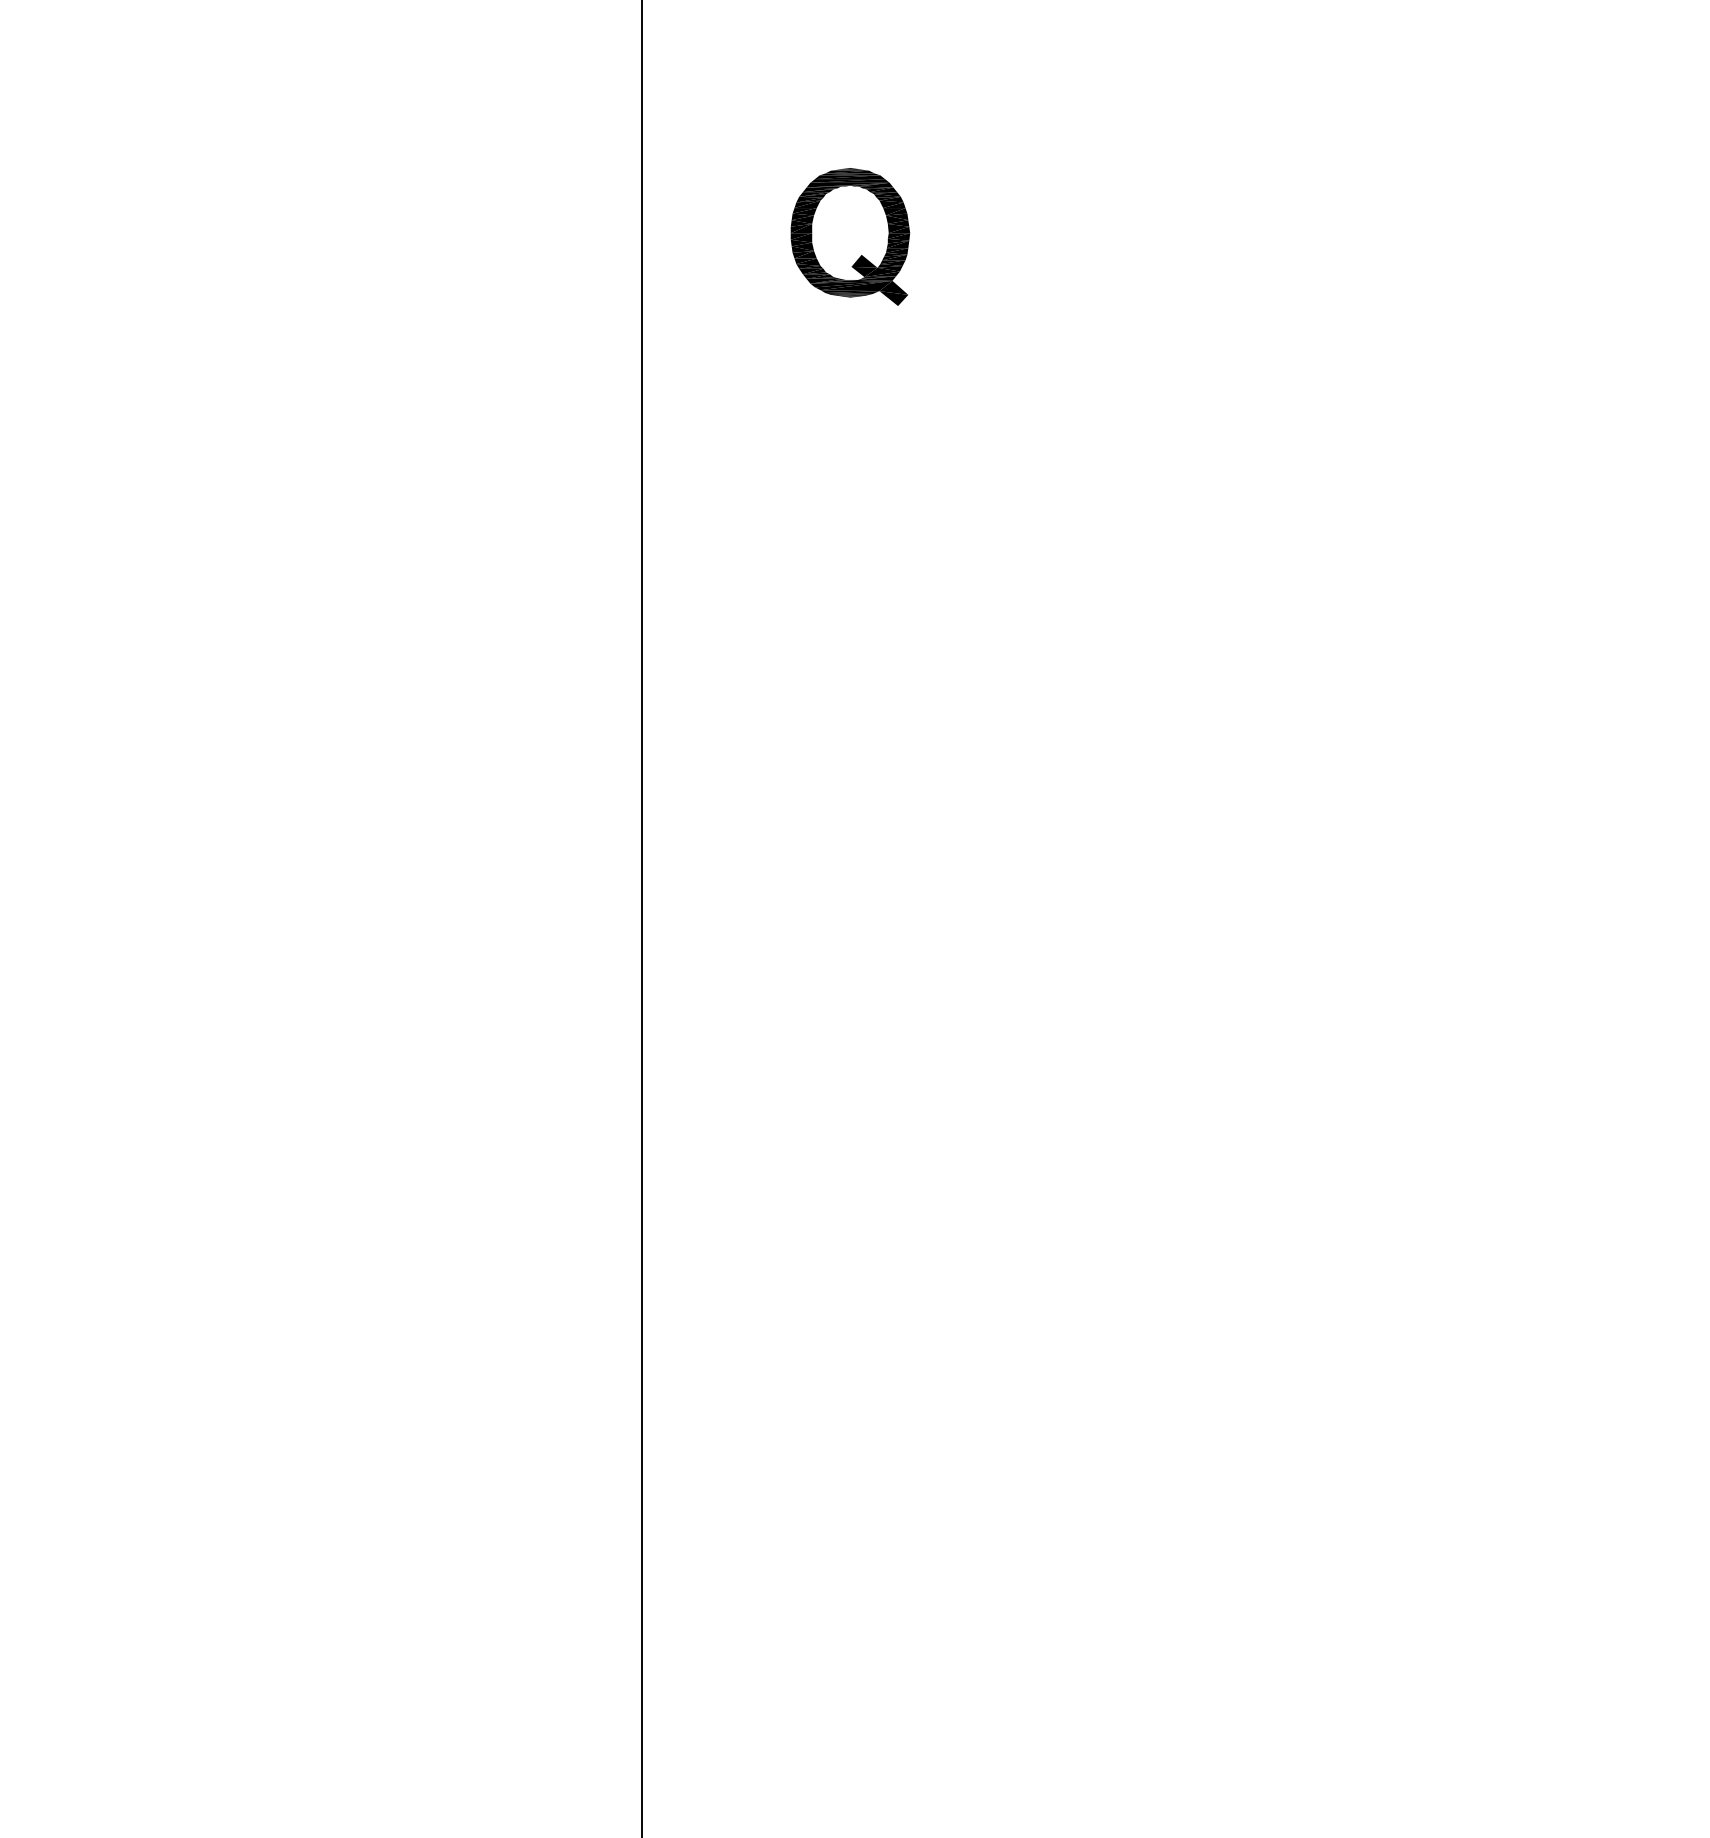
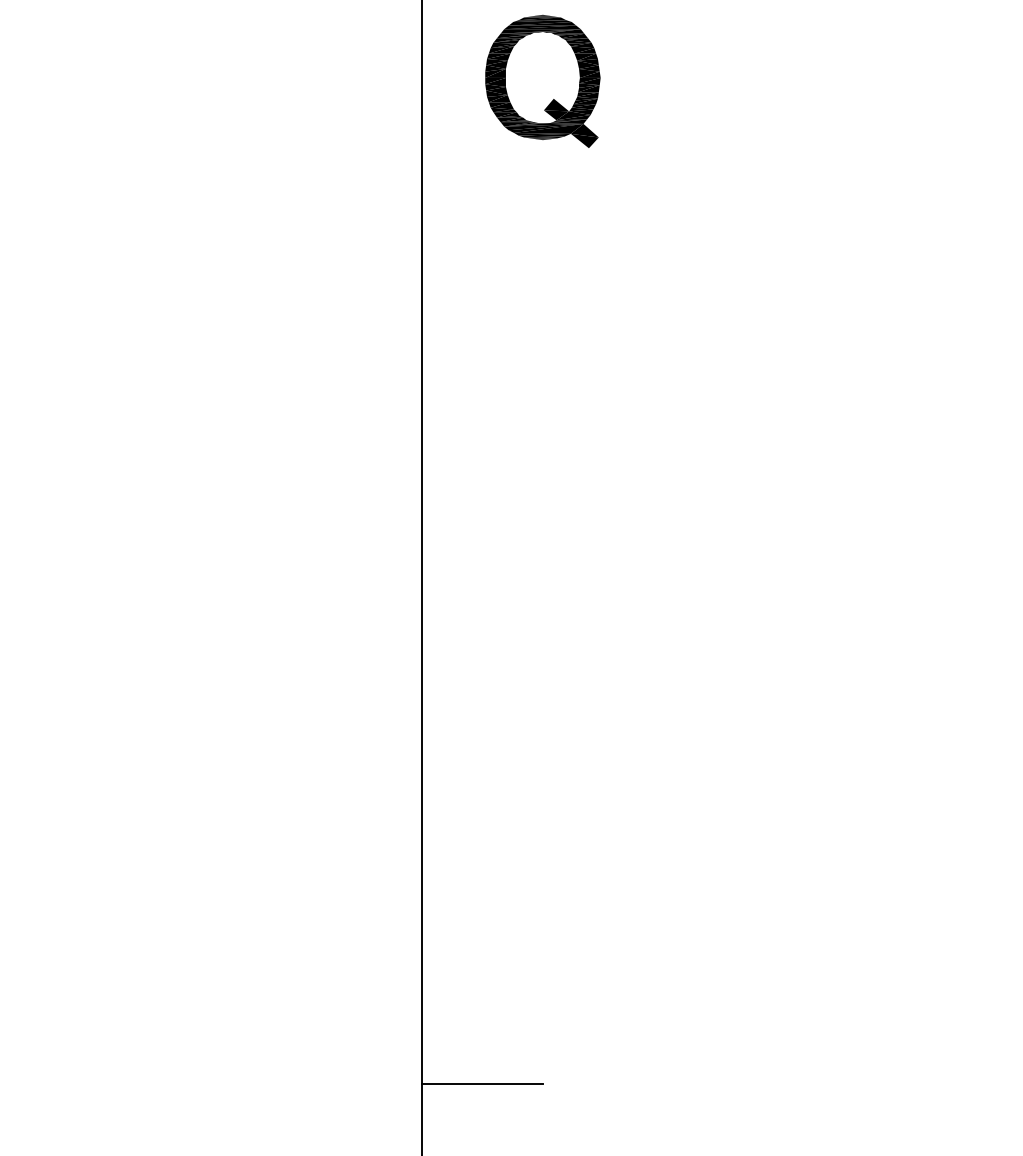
part: (849, 235) -> (542, 80), size x1.67

